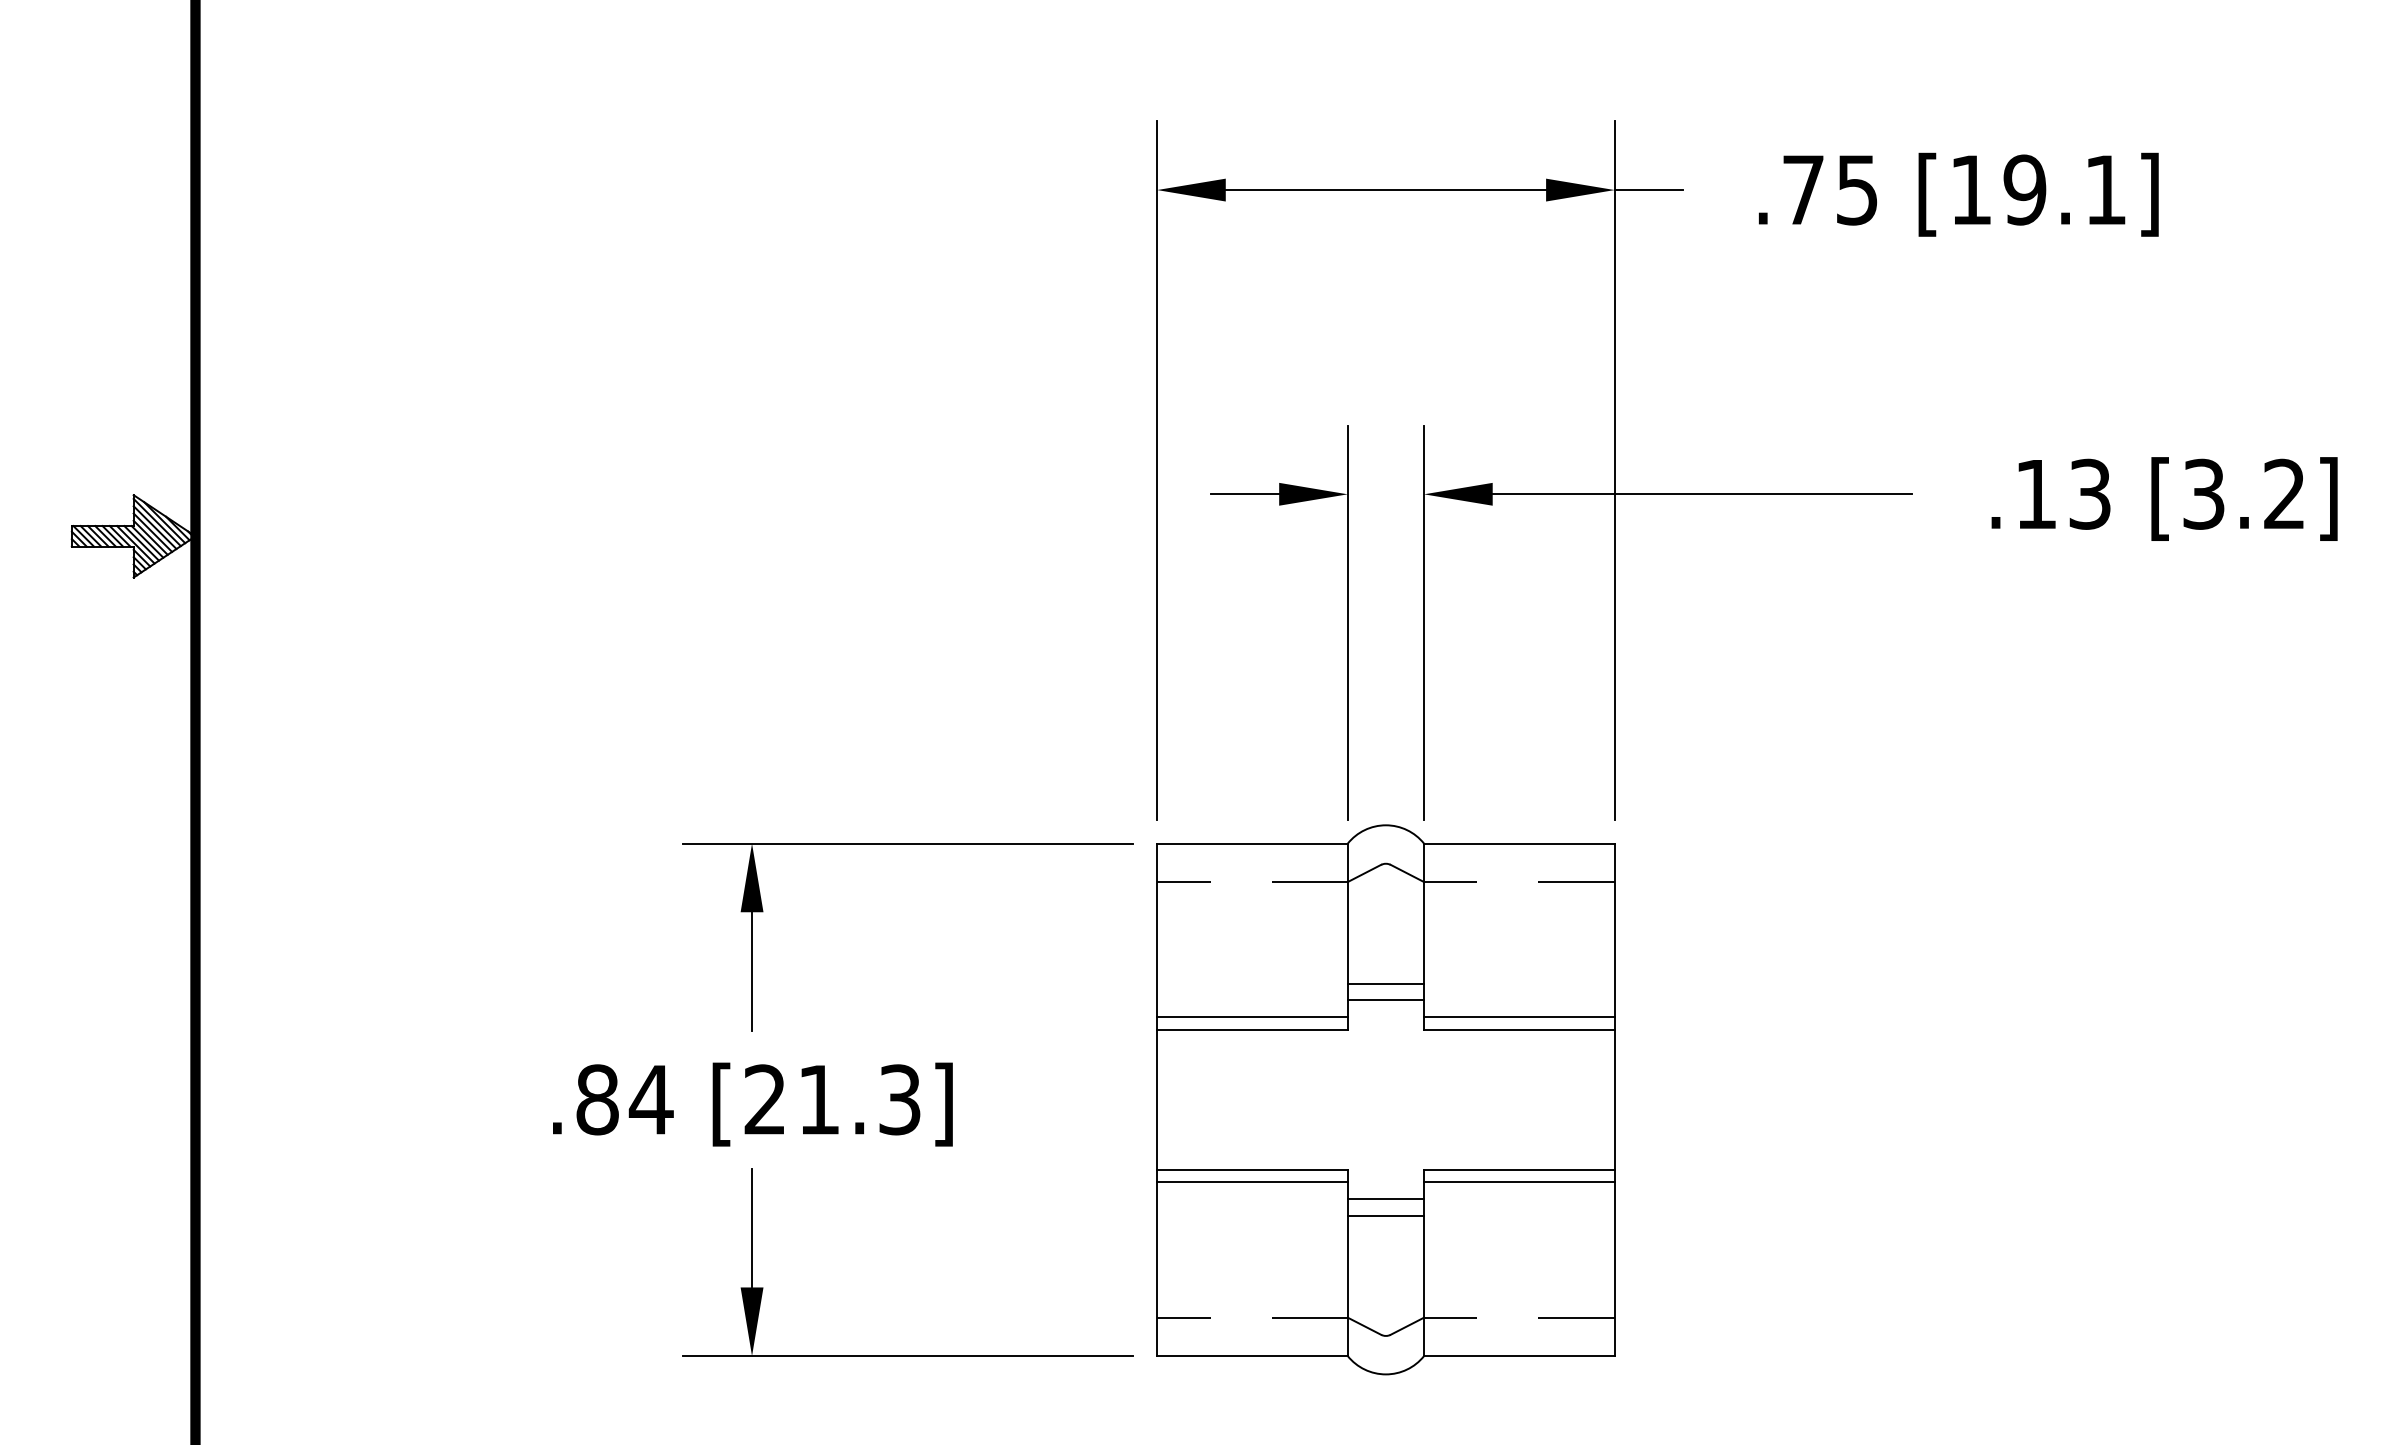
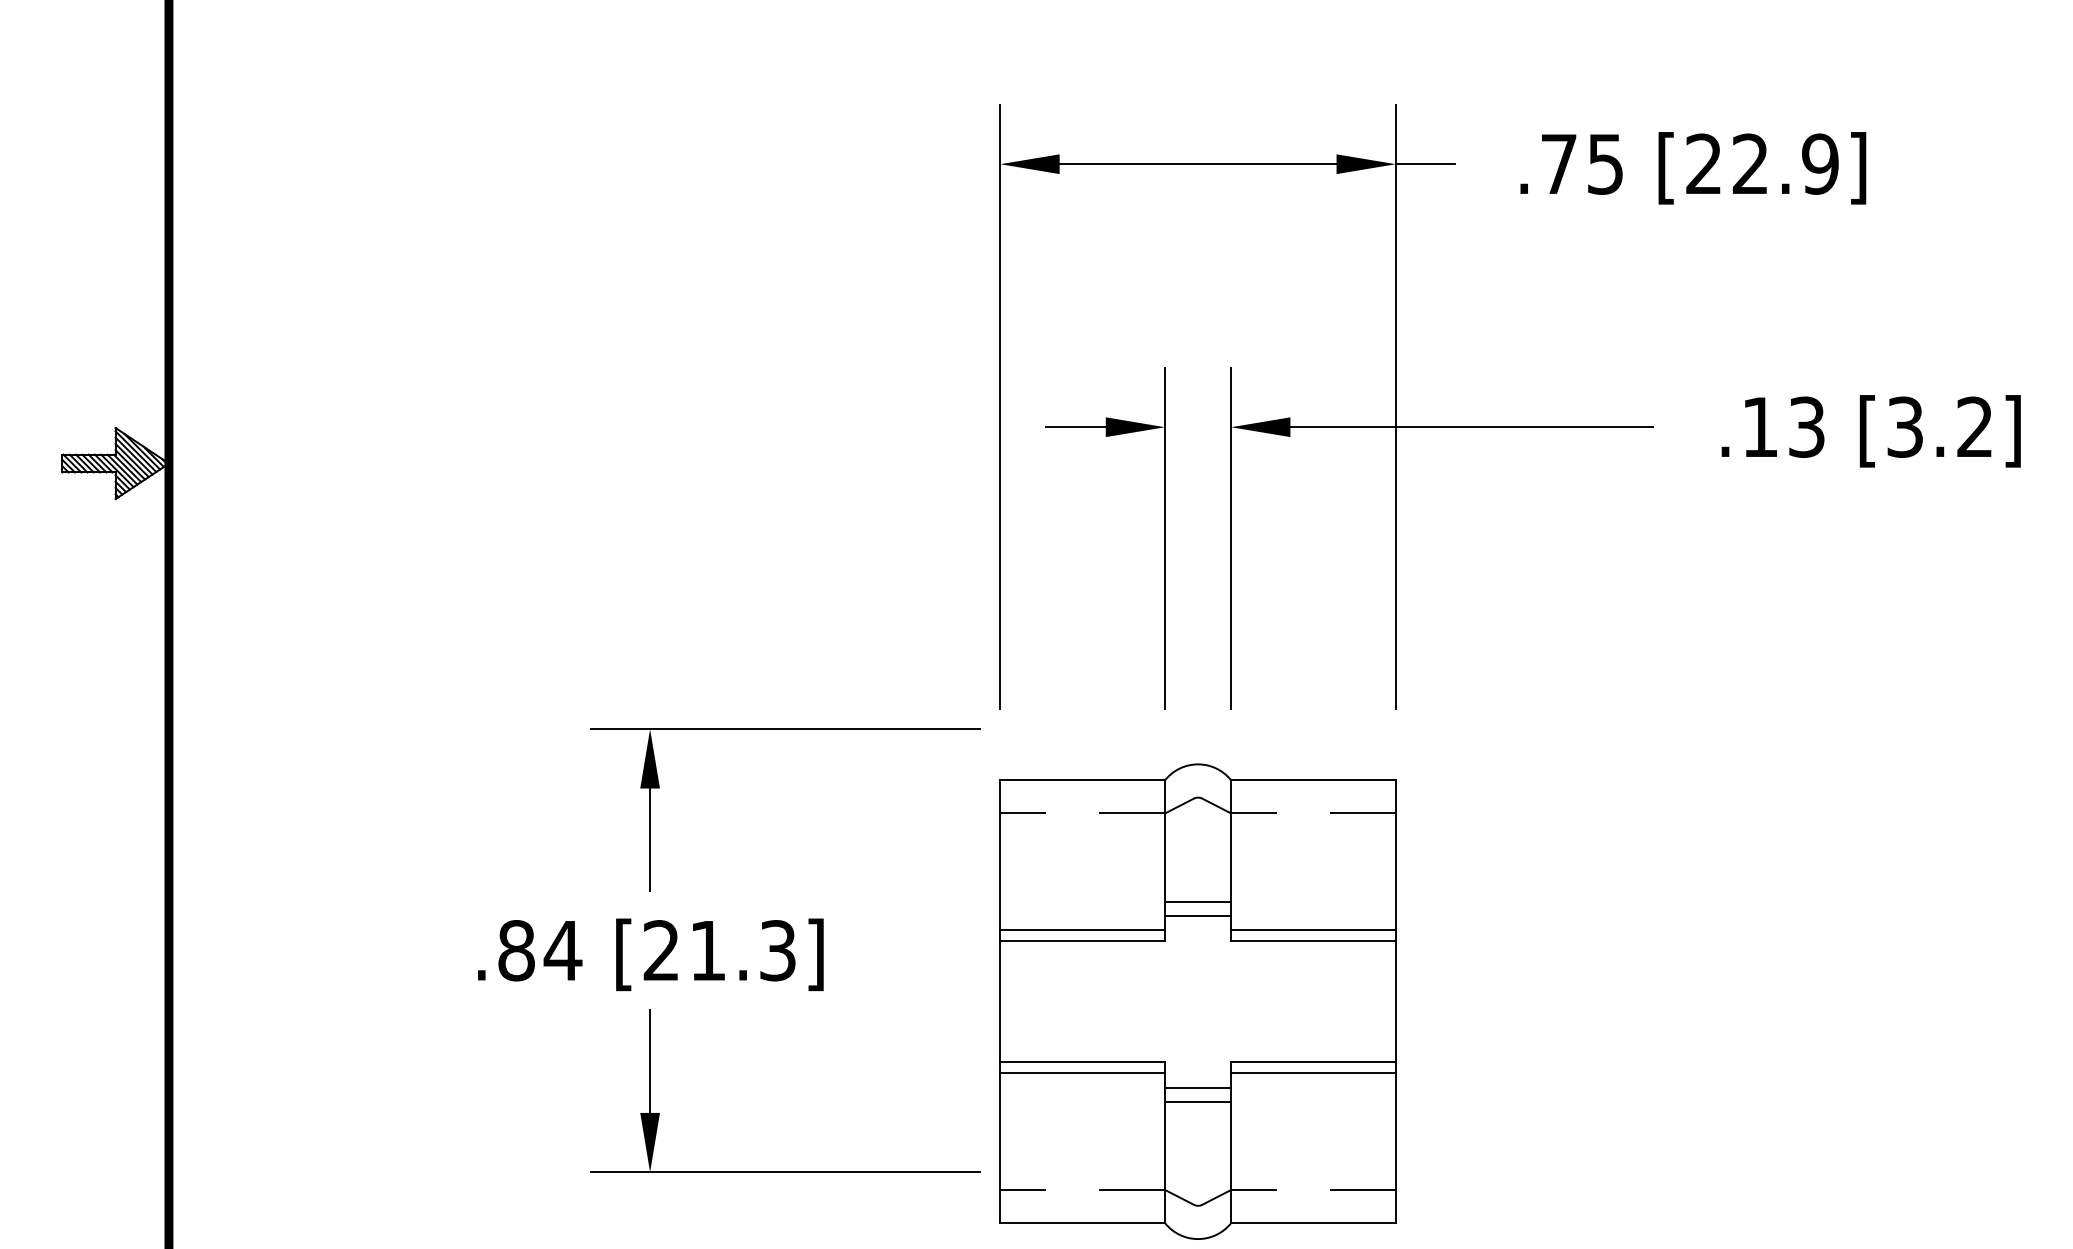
text: (2038, 189) -> (1762, 163), [19.1] -> [22.9]
part: (1385, 1099) -> (1197, 1001), moved

